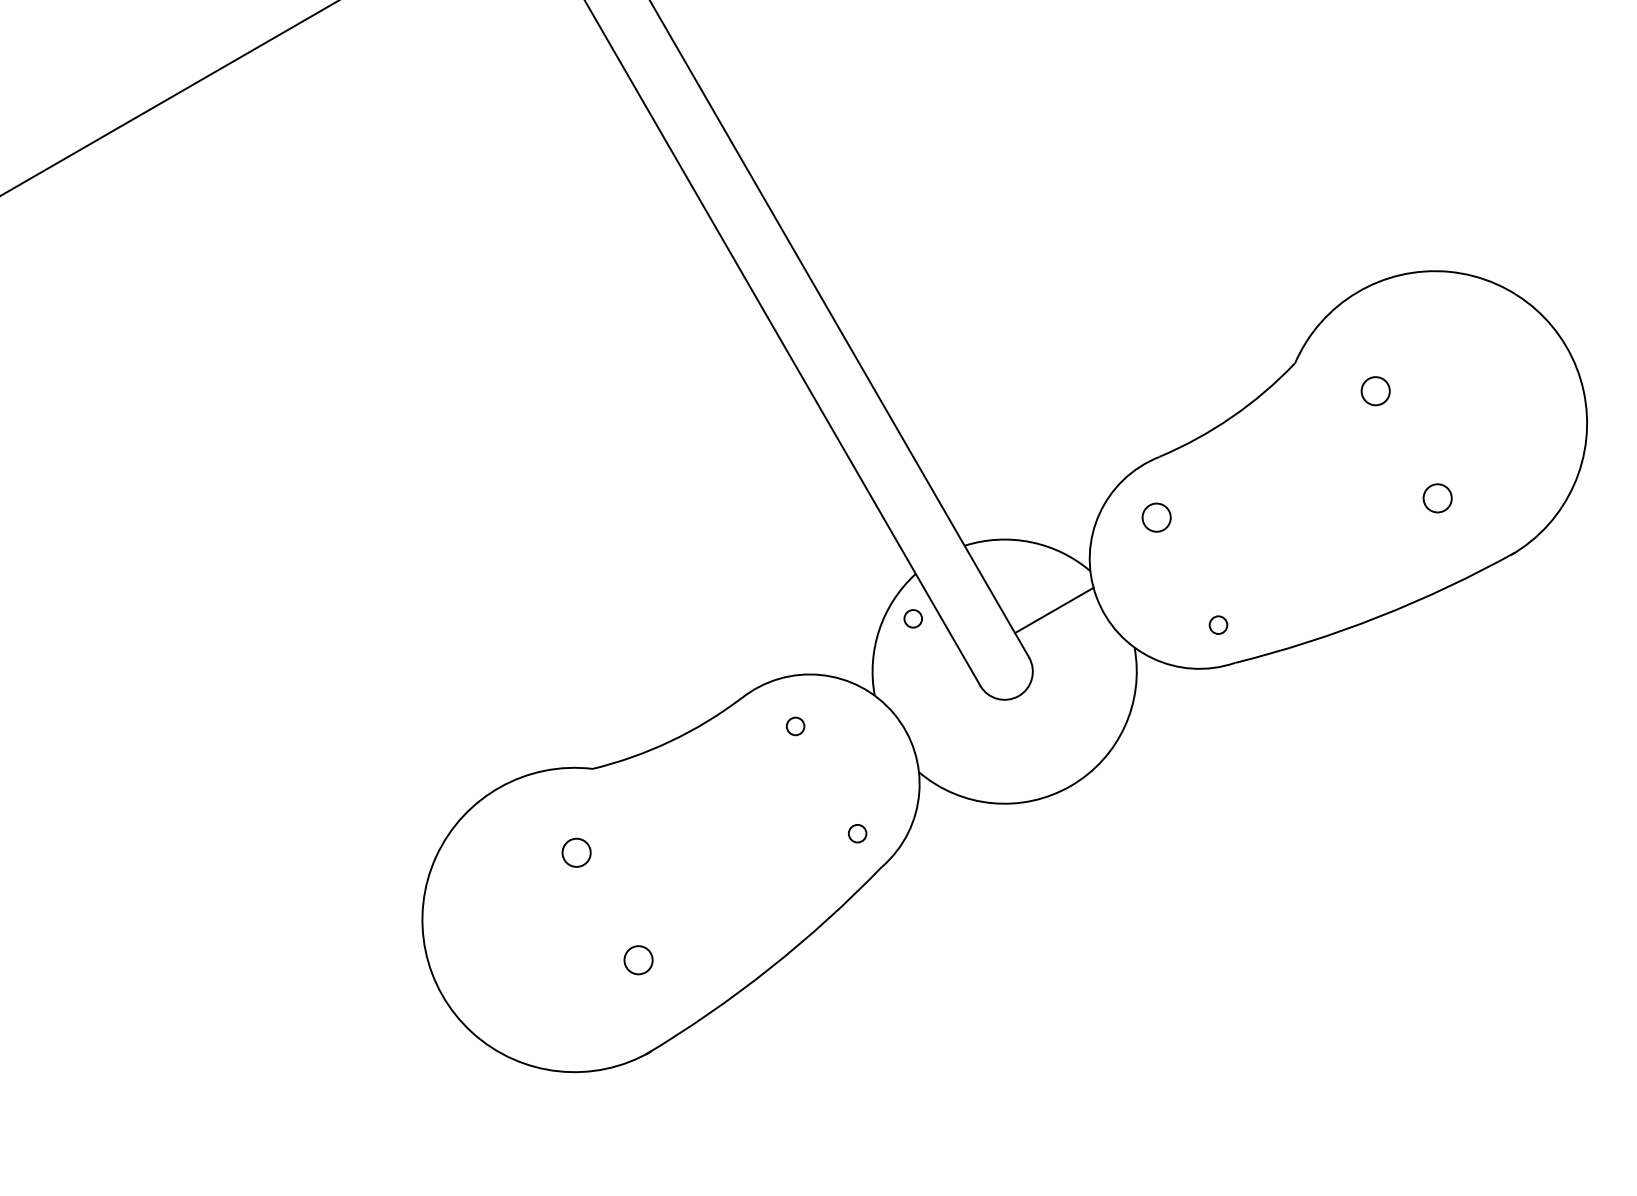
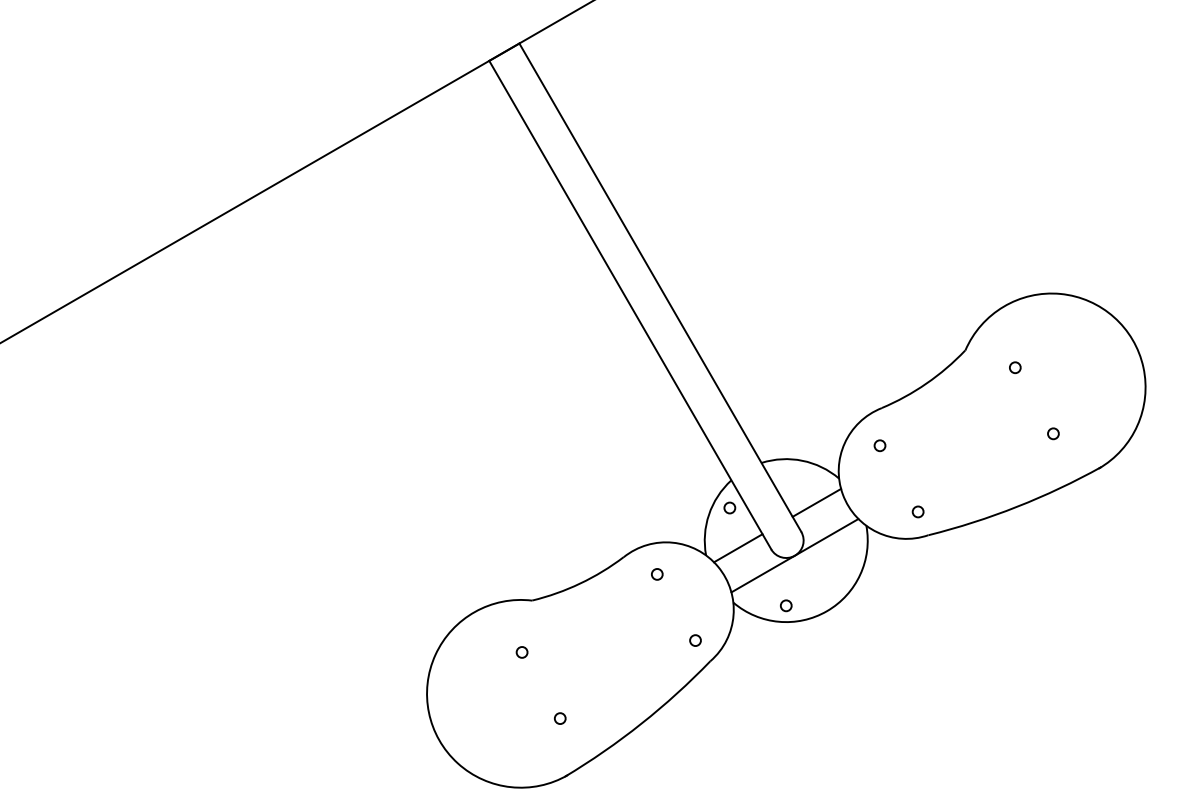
circle: (1376, 391) -> (1015, 367), size x0.62
circle: (1437, 498) -> (1053, 433), size x0.62
circle: (1155, 517) -> (879, 445), size x0.62
line: (927, 684) -> (738, 548), added
line: (1018, 695) -> (794, 555), added
circle: (1005, 776) -> (786, 605), added
circle: (575, 852) -> (521, 652), size x0.62
circle: (637, 959) -> (559, 718), size x0.62

